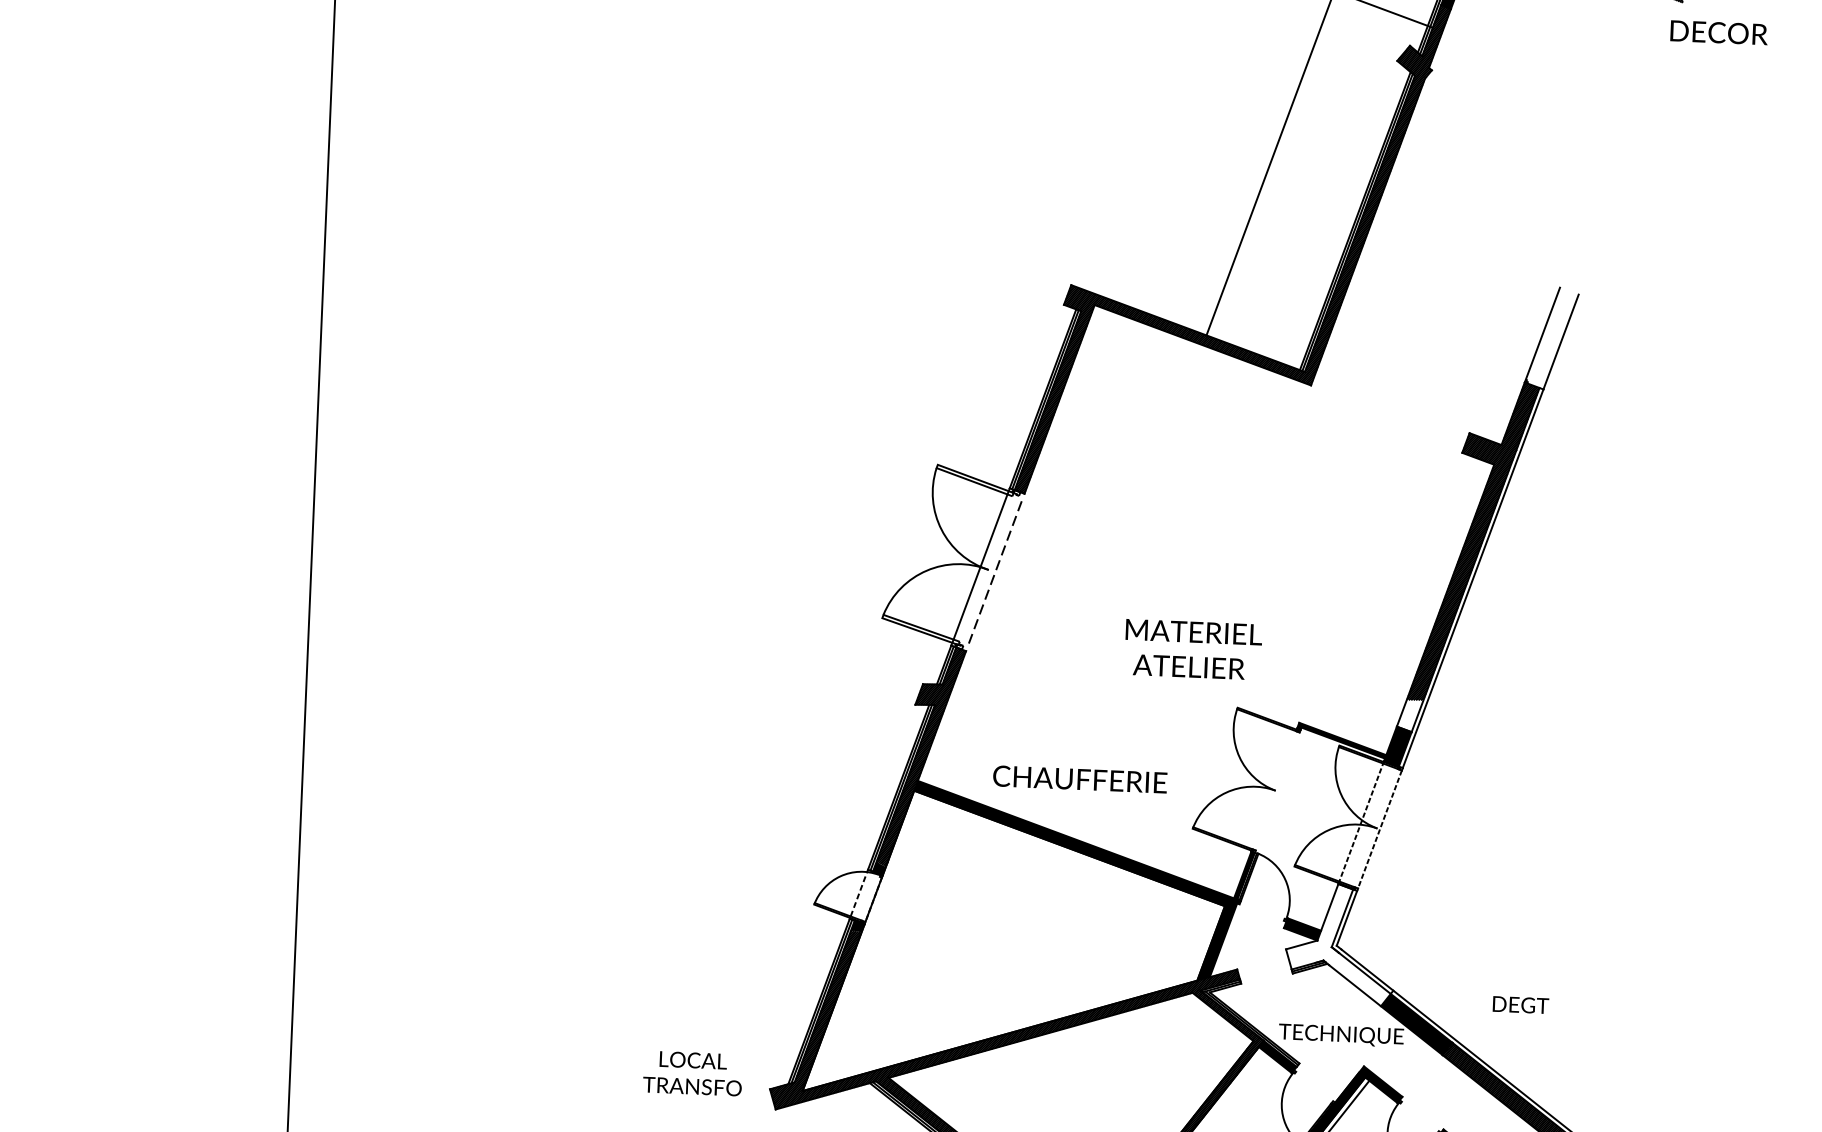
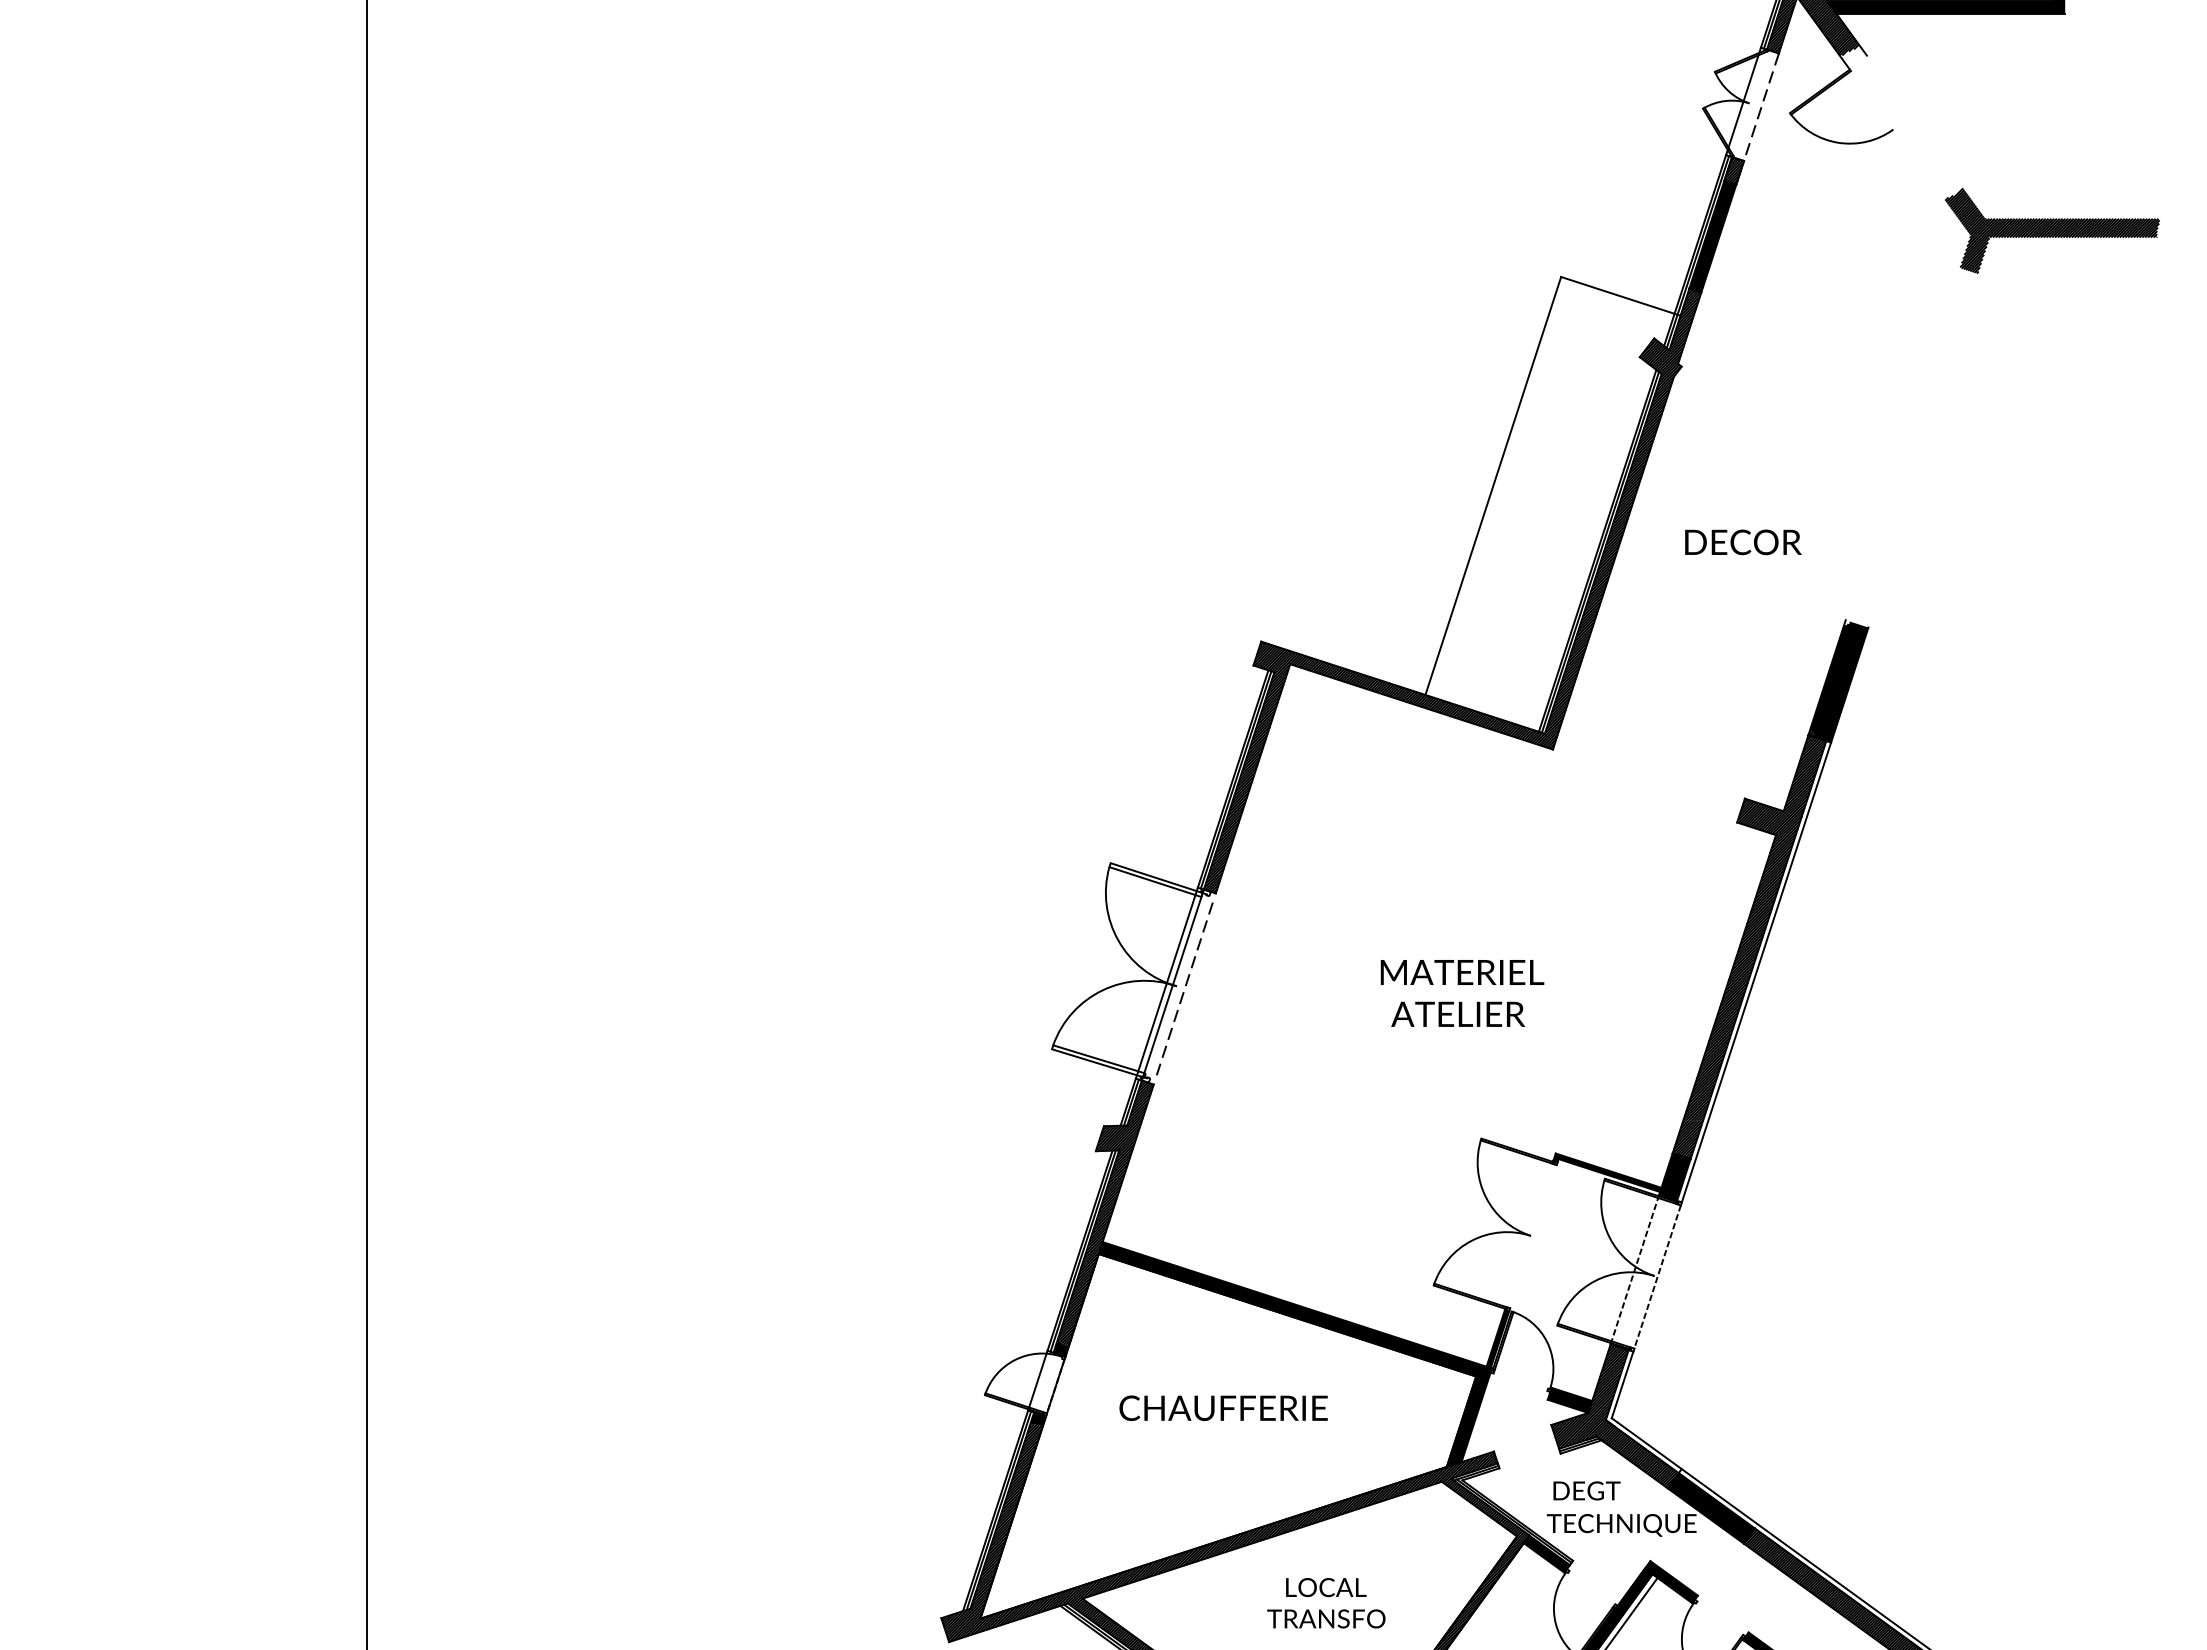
text: (1719, 32) -> (1743, 542), moved
fill: (1551, 338) -> (1838, 681), added
line: (985, 569) -> (1172, 985), added
text: (1193, 649) -> (1462, 993), moved
hatch: (1410, 715) -> (1688, 1139), added
text: (1080, 778) -> (1223, 1407), moved
line: (859, 893) -> (1038, 1379), dashed -> solid
hatch: (1339, 943) -> (1614, 1415), added
text: (1520, 1004) -> (1586, 1490), moved
text: (693, 1073) -> (1326, 1603), moved

